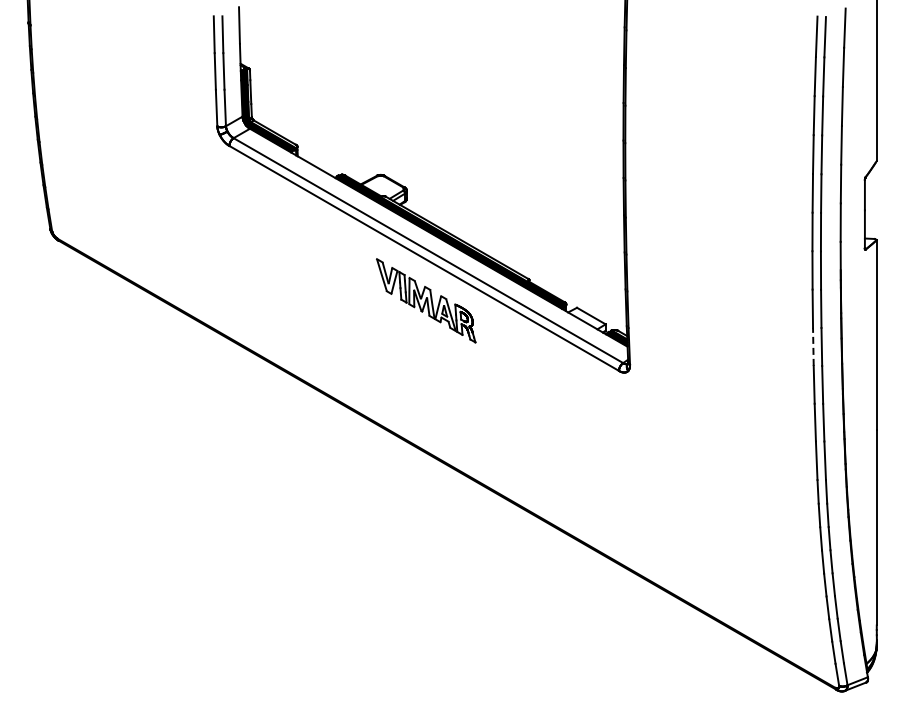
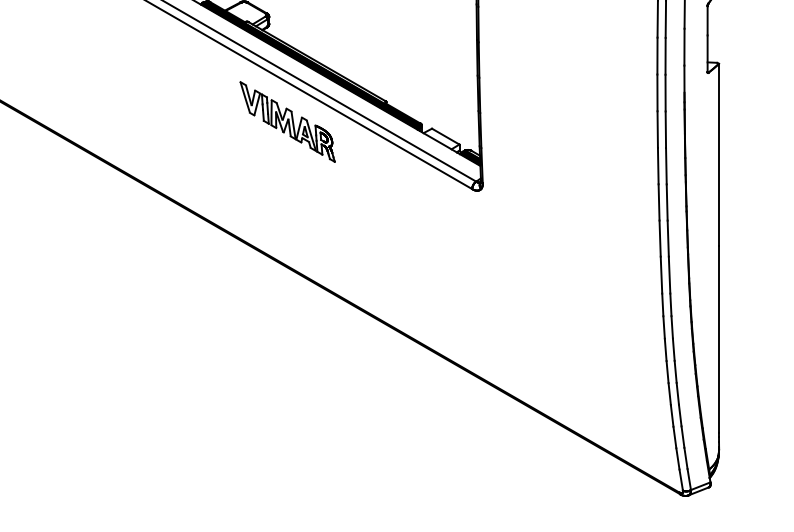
line: (813, 346) -> (658, 165), dashed -> solid

